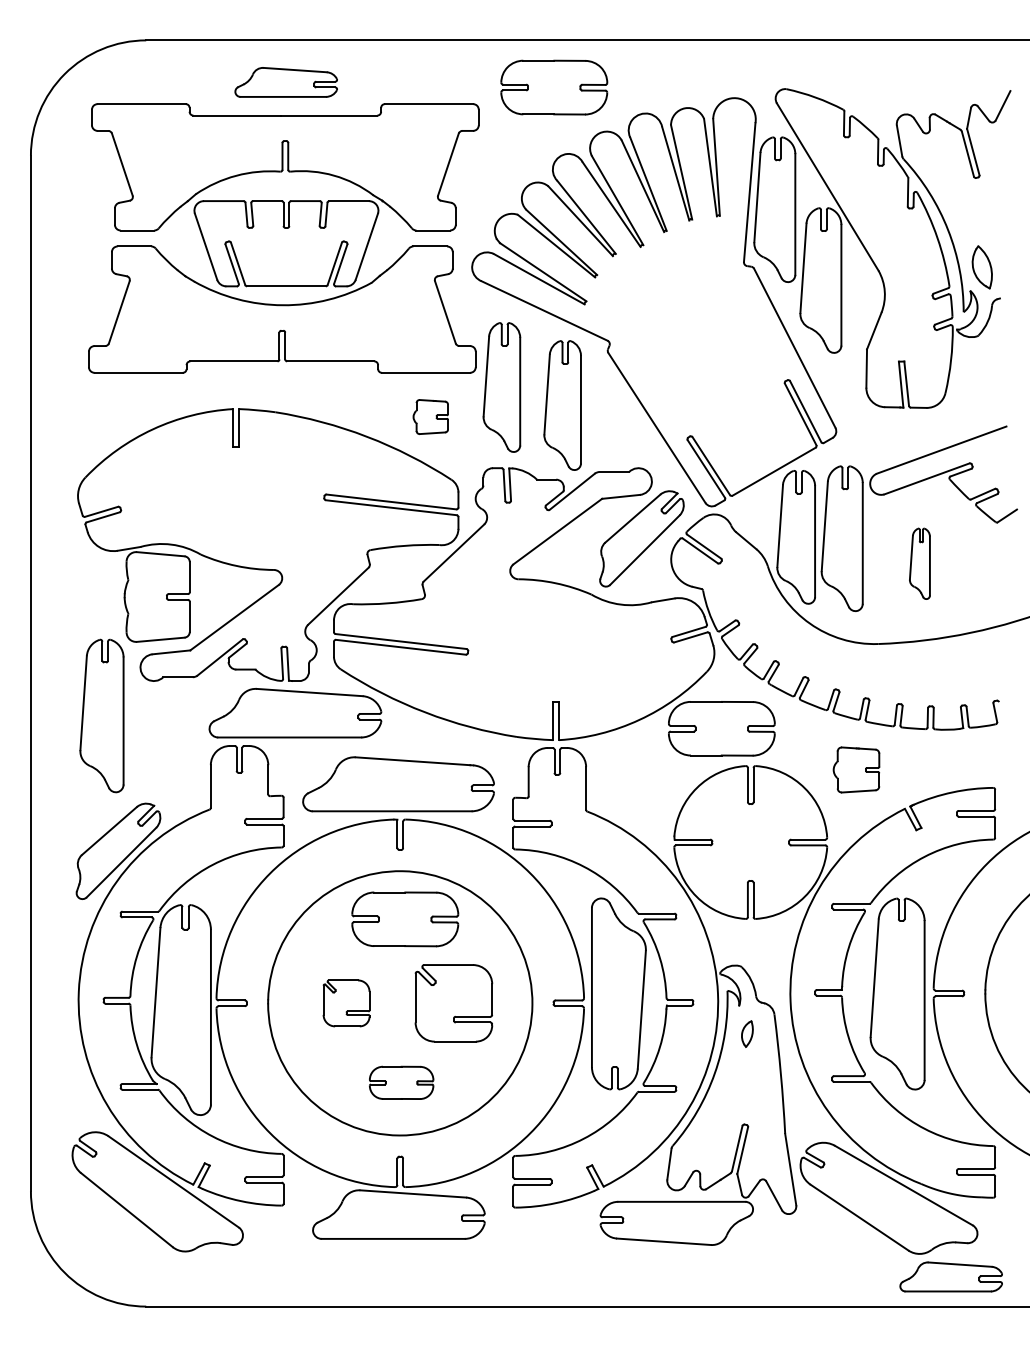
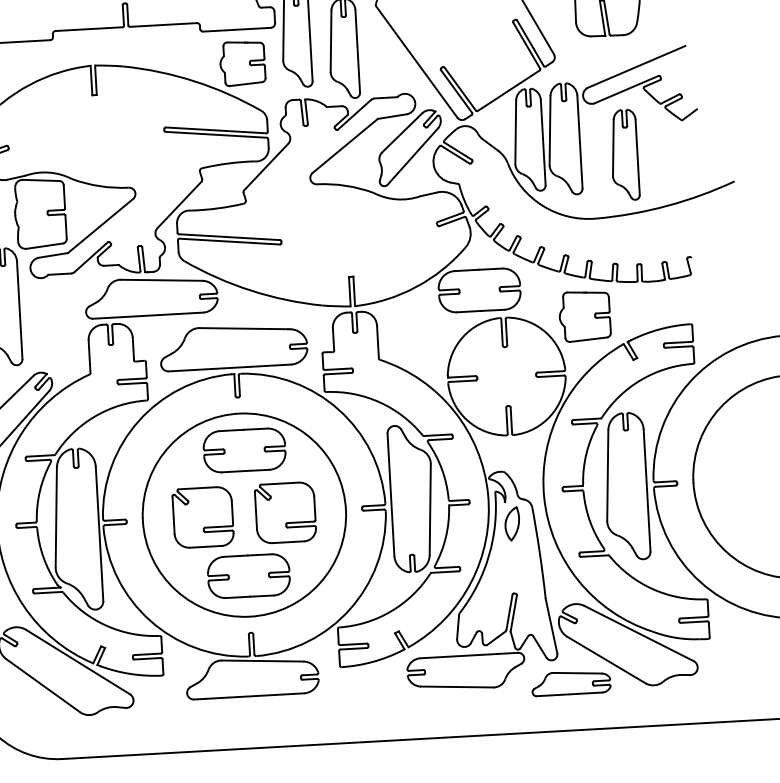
part: (430, 416) -> (242, 63), size x1.67
part: (919, 563) -> (624, 154), size x1.67
part: (856, 769) -> (584, 315), size x1.43
part: (346, 1003) -> (203, 517), size x1.67
part: (747, 1033) -> (512, 523), size x1.67
part: (401, 1082) -> (248, 575), size x1.67
part: (950, 1276) -> (570, 682), moved

